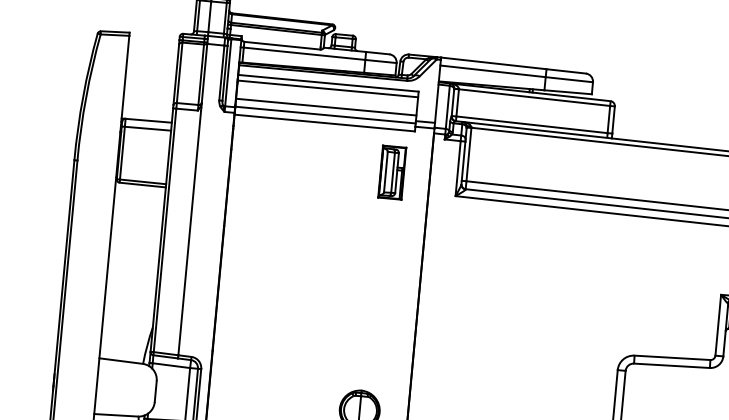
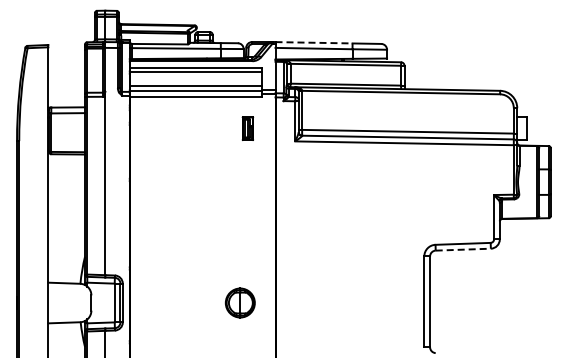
line: (494, 63) -> (314, 42), solid -> dashed
part: (391, 172) -> (247, 128), size x0.6
line: (672, 365) -> (463, 249), solid -> dashed

